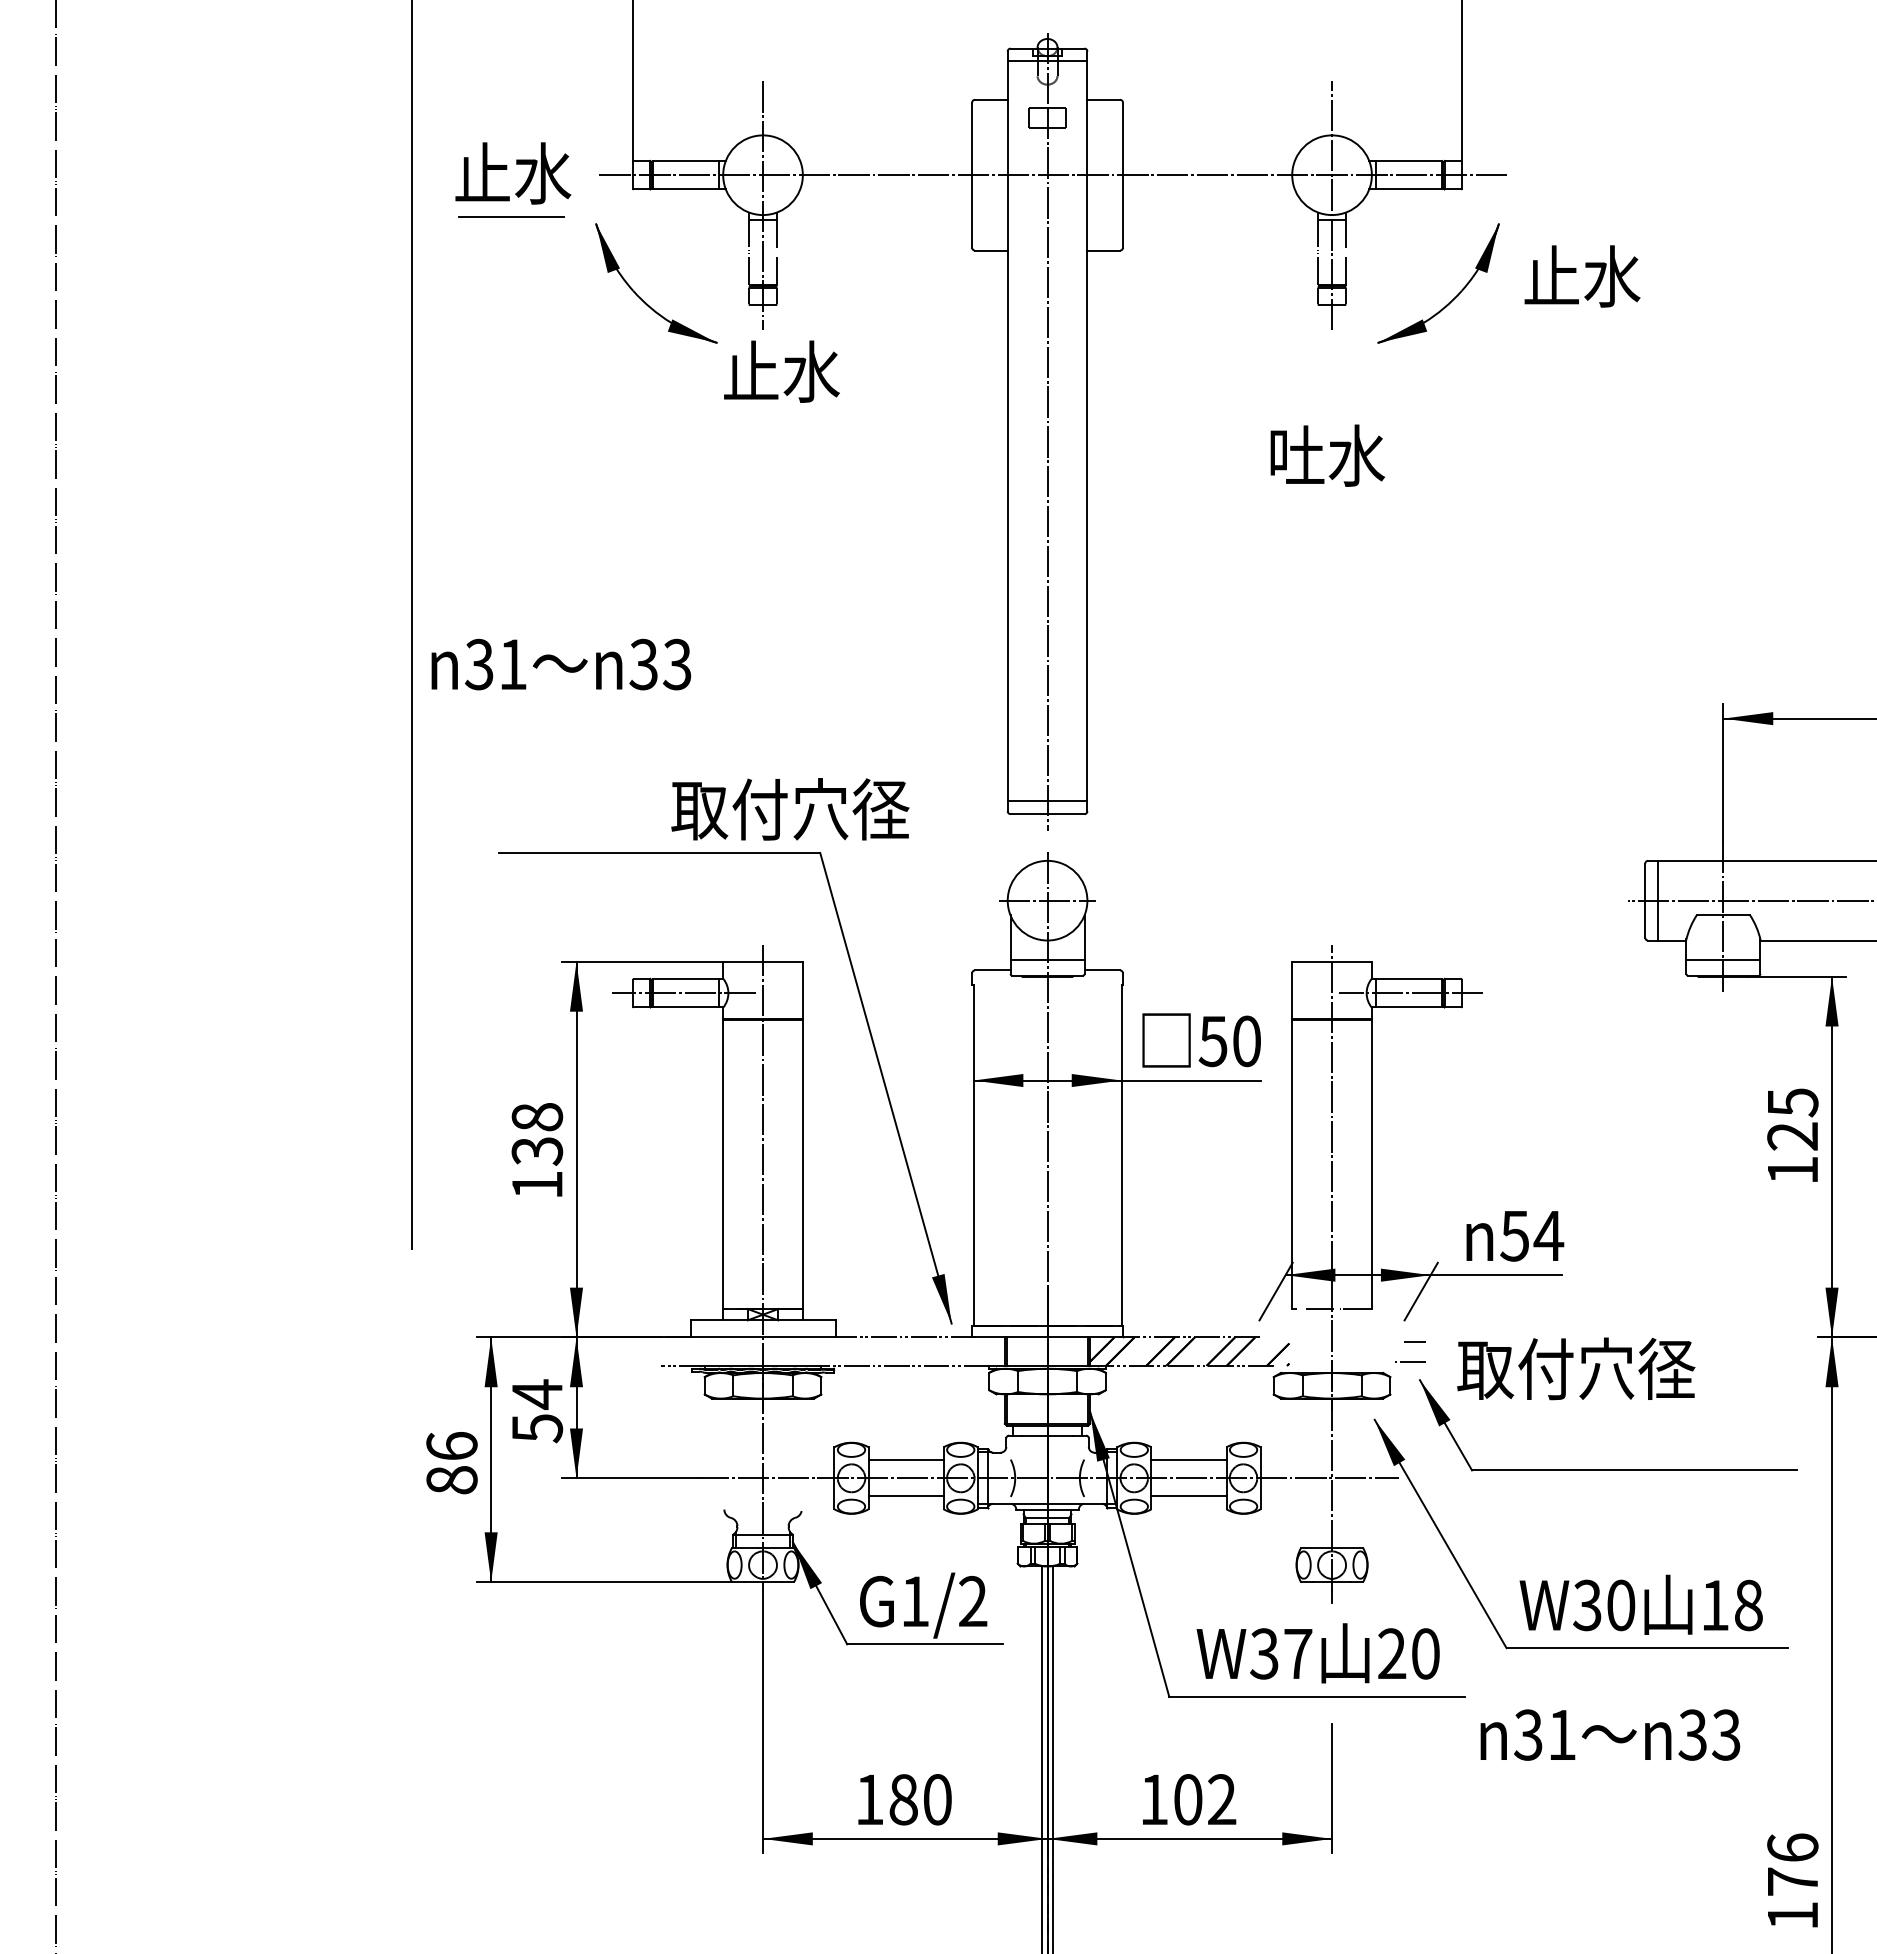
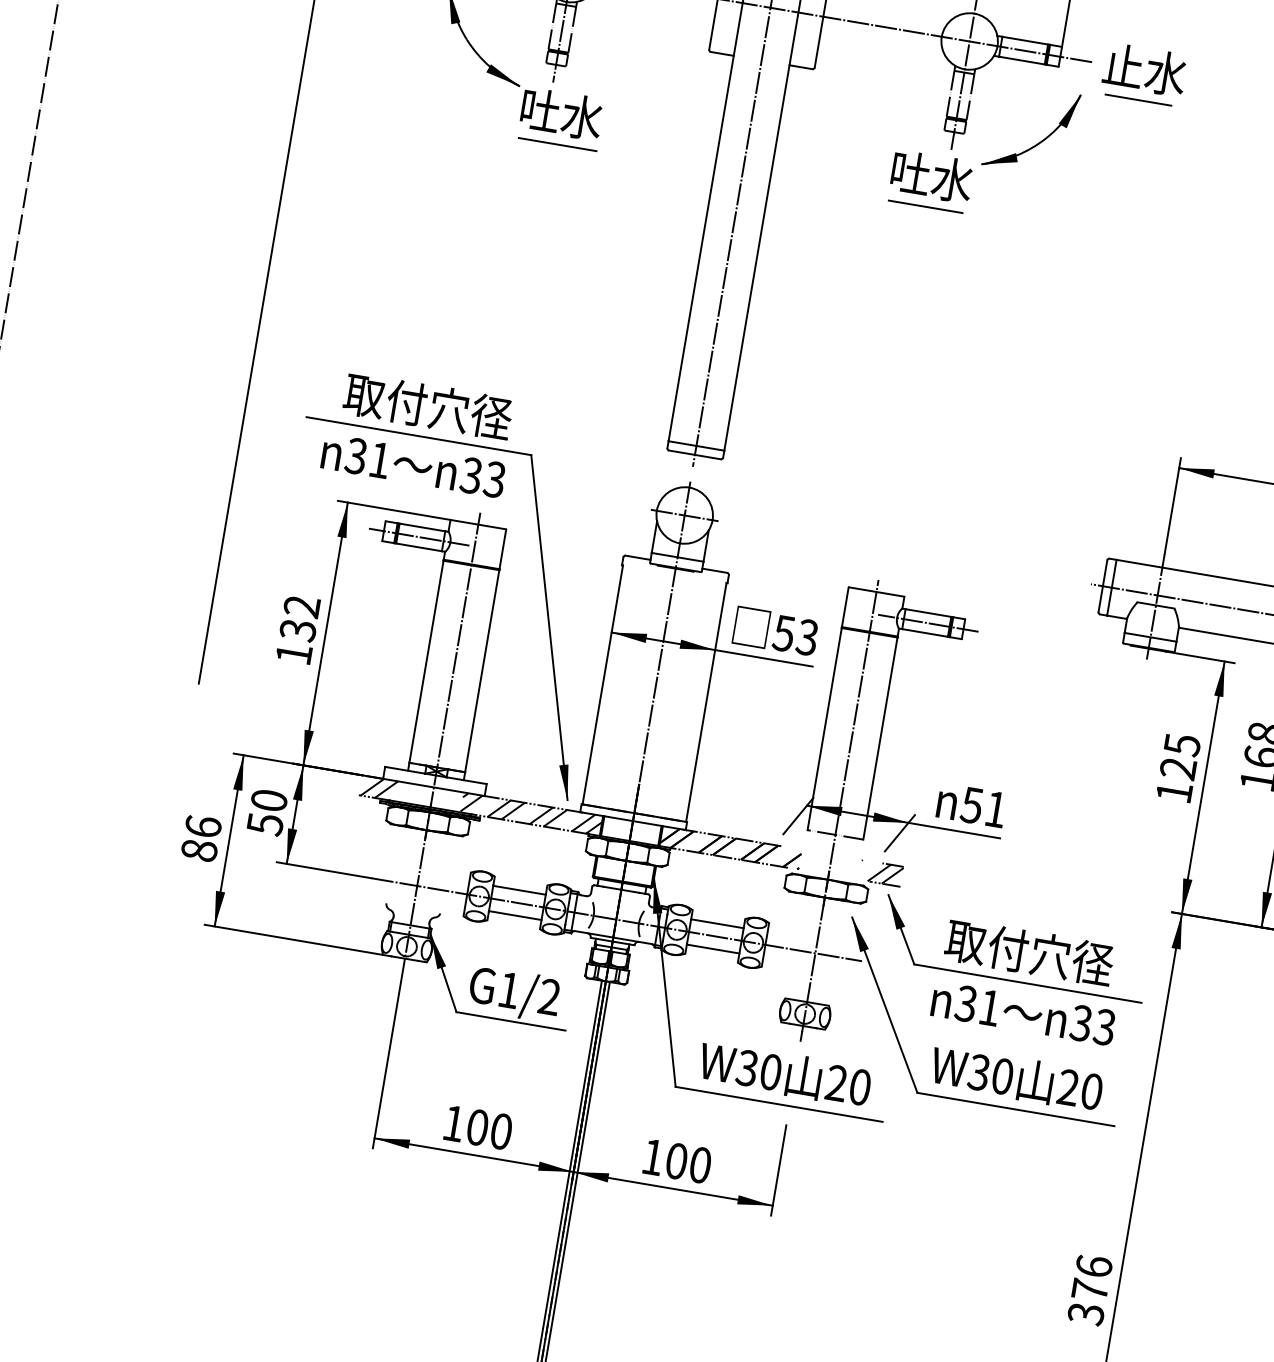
line: (1580, 217) -> (1138, 100), added
text: (1582, 276) -> (1145, 69), moved
text: (751, 369) -> (540, 108), 止水 -> 吐水
line: (783, 415) -> (557, 144), added
line: (1309, 415) -> (925, 206), added
text: (1327, 455) -> (932, 176), moved
text: (561, 664) -> (413, 465), moved
text: (790, 809) -> (428, 406), moved
text: (1246, 1041) -> (807, 637), 50 -> 53
text: (537, 1117) -> (302, 606), 138 -> 132
text: (1548, 1235) -> (995, 809), 54 -> 51
hatch: (687, 1351) -> (379, 788), added
hatch: (904, 1351) -> (531, 814), added
part: (1404, 1351) -> (881, 873), size x1.43
text: (1576, 1368) -> (1029, 952), moved
text: (537, 1394) -> (269, 800), 54 -> 50
text: (1731, 1604) -> (1080, 1088), 18 -> 20
text: (1298, 1653) -> (771, 1071), W37 -> W30
text: (1610, 1734) -> (1023, 1013), moved
text: (903, 1799) -> (477, 1127), 180 -> 100
text: (1222, 1799) -> (700, 1165), 102 -> 100
text: (1792, 1916) -> (1085, 1314), 176 -> 376

